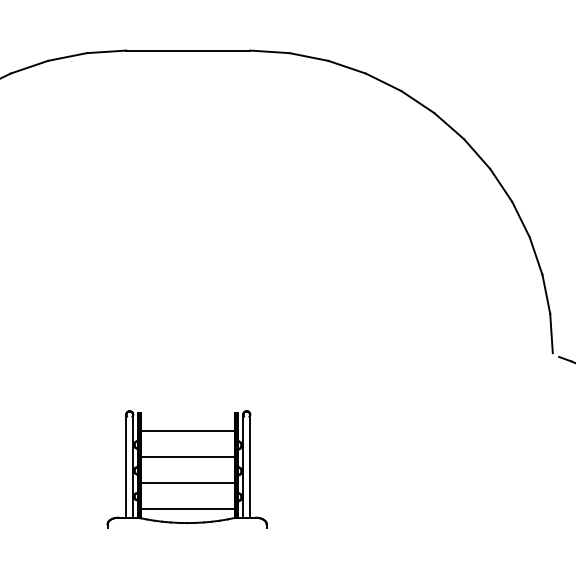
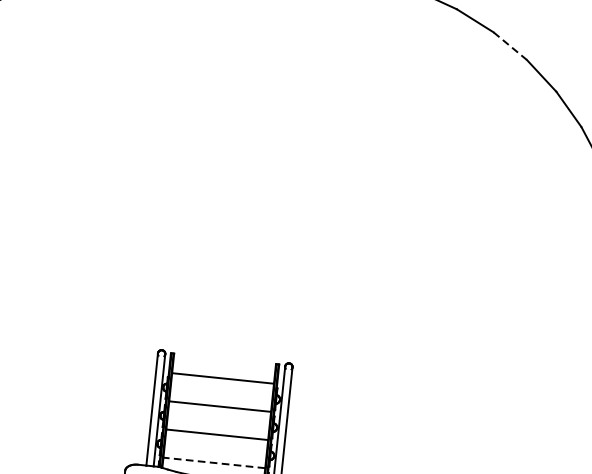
line: (417, 102) -> (509, 46), solid -> dashed
line: (187, 508) -> (213, 462), solid -> dashed

